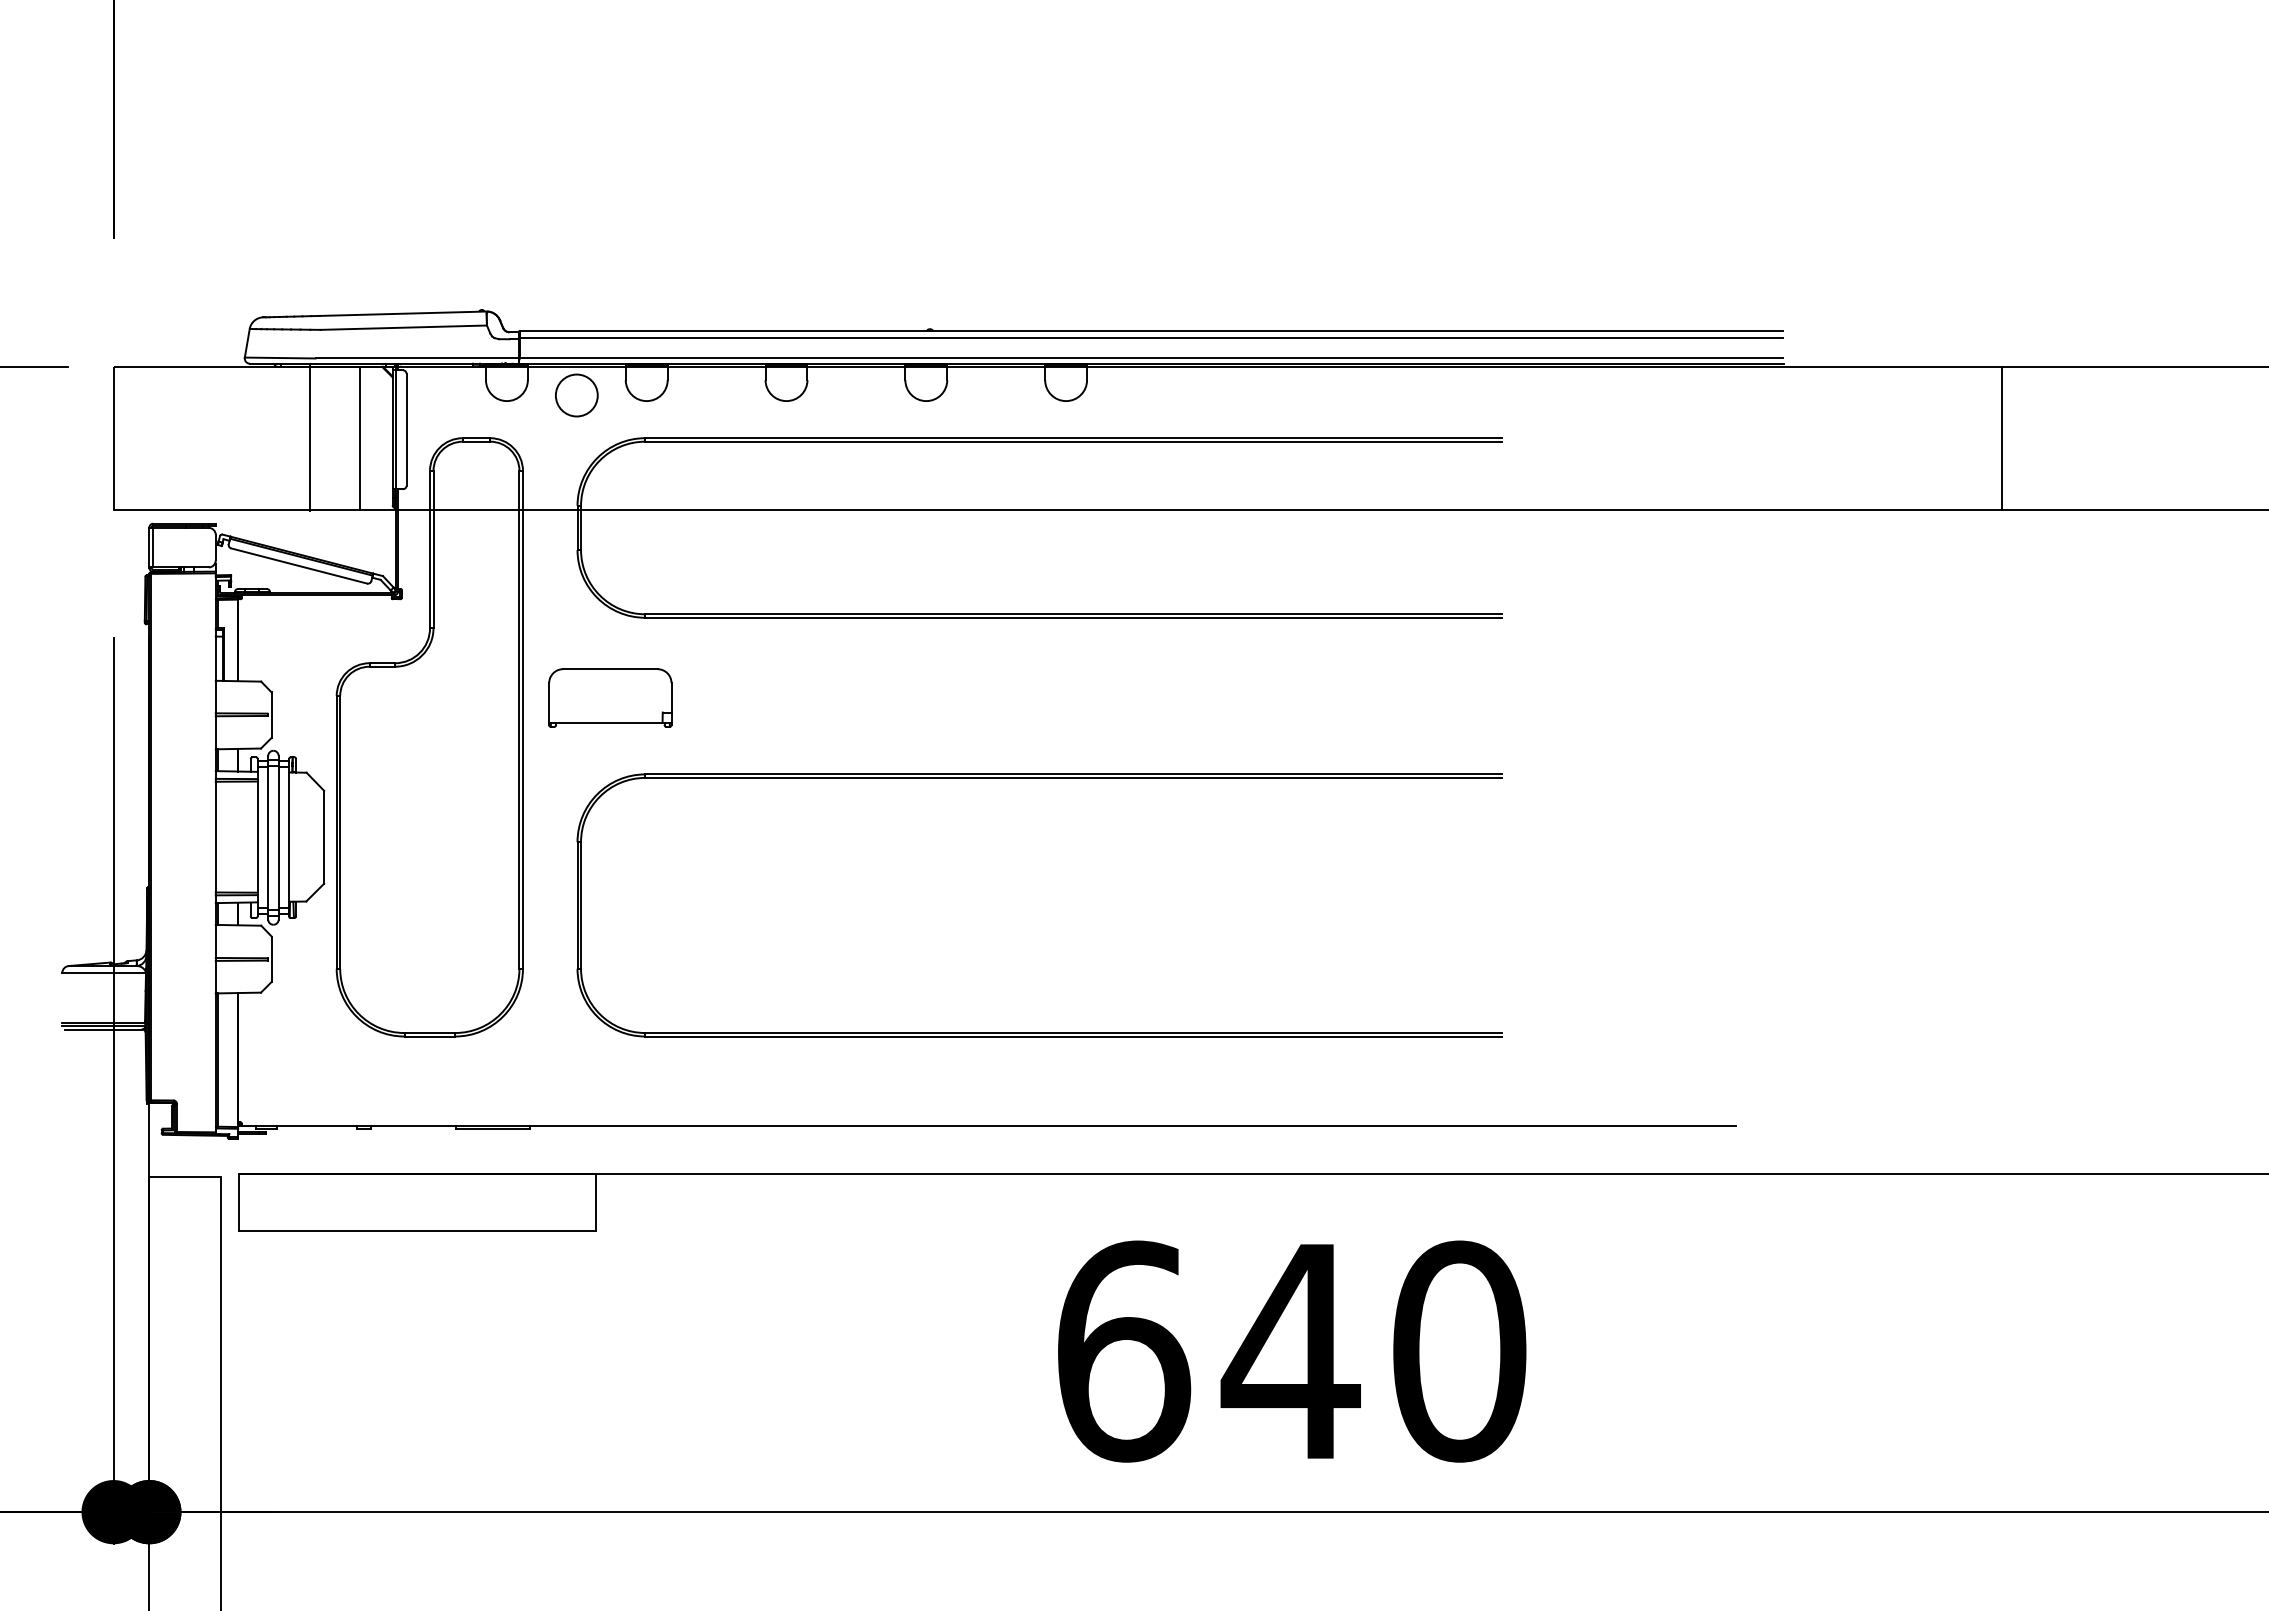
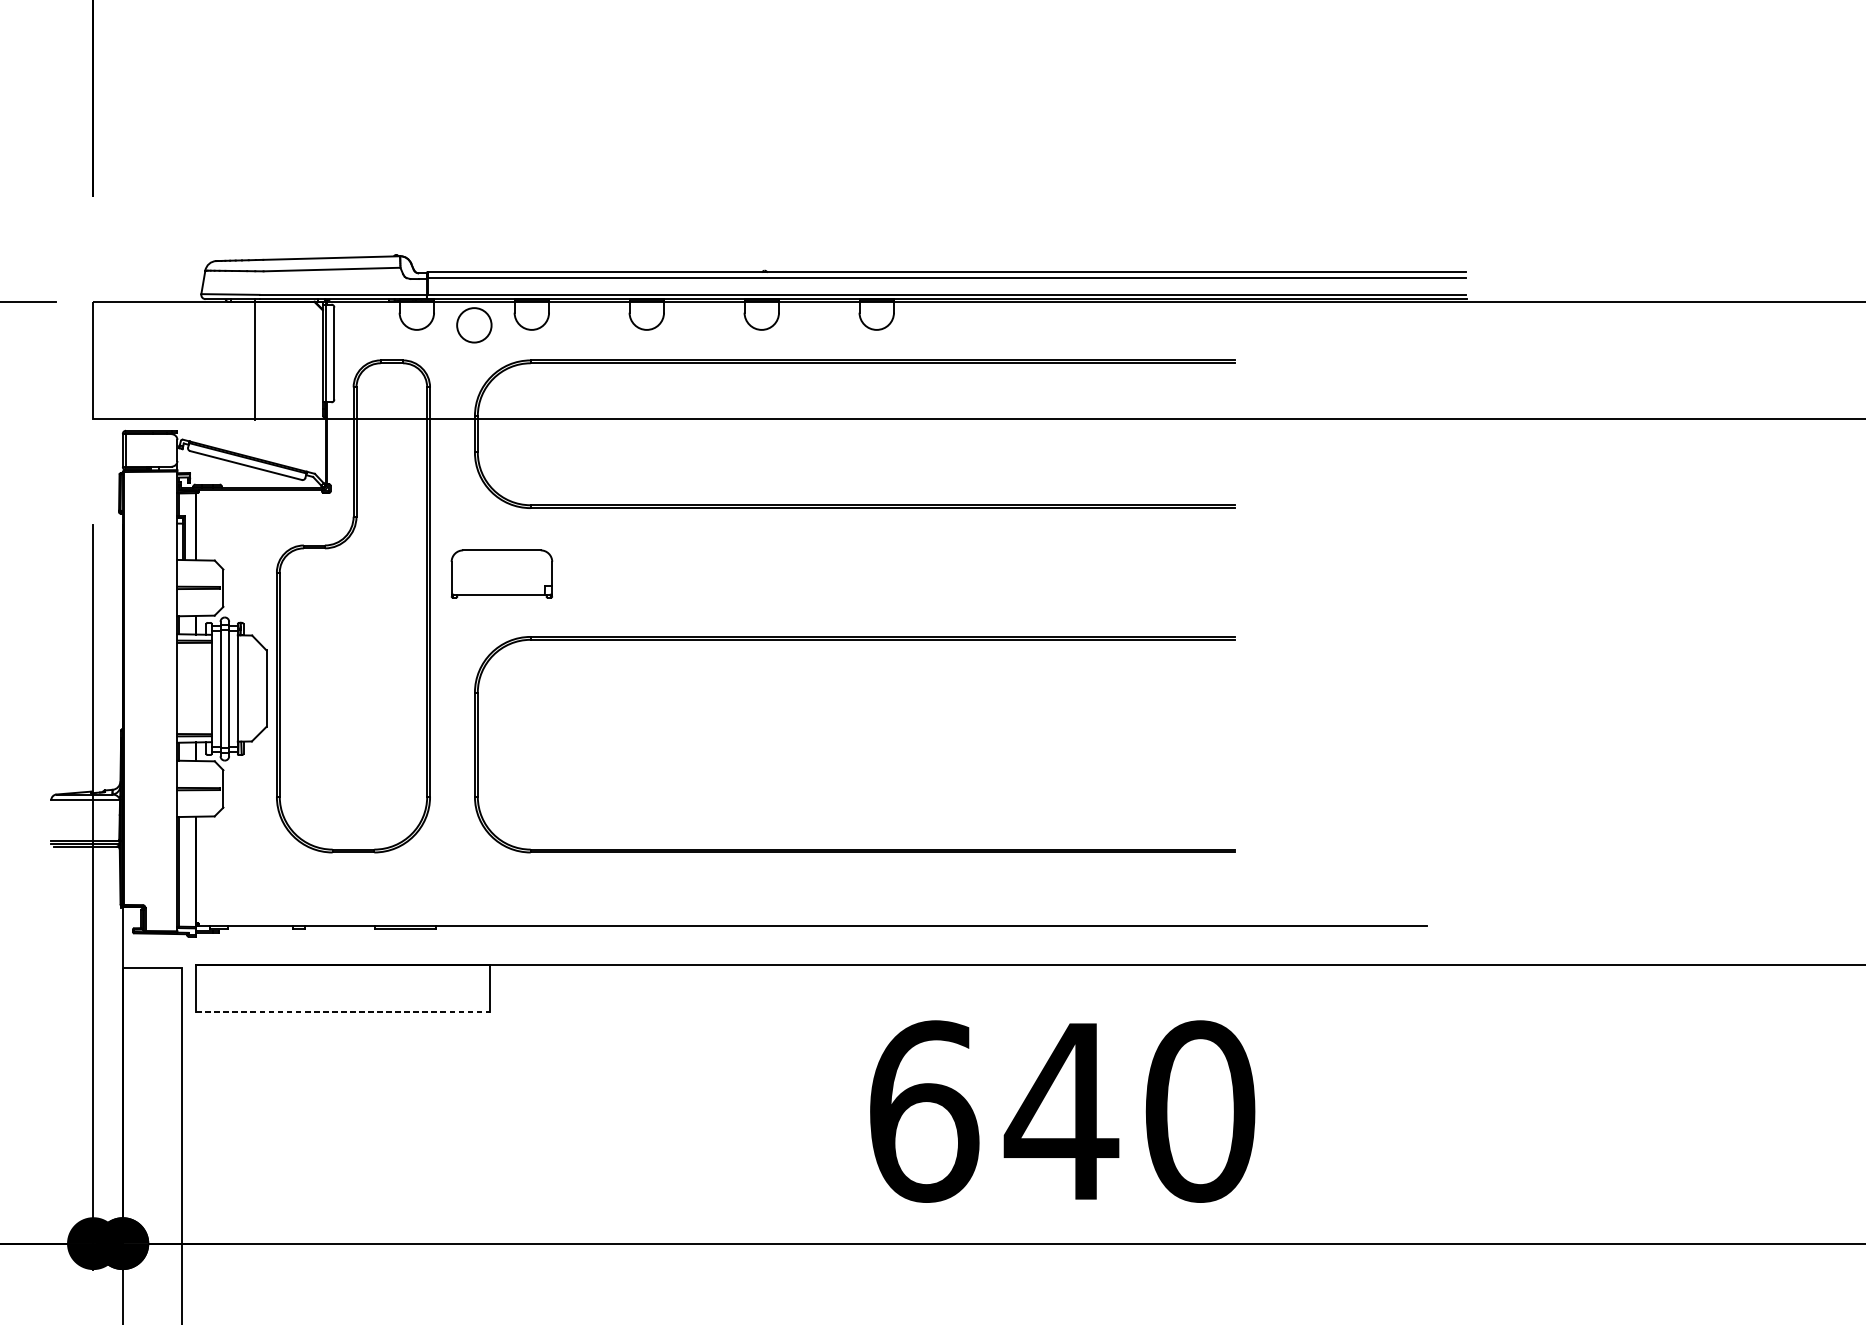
line: (359, 437) -> (295, 359), removed
line: (2002, 437) -> (1646, 359), removed
line: (417, 1230) -> (343, 1012), solid -> dashed

